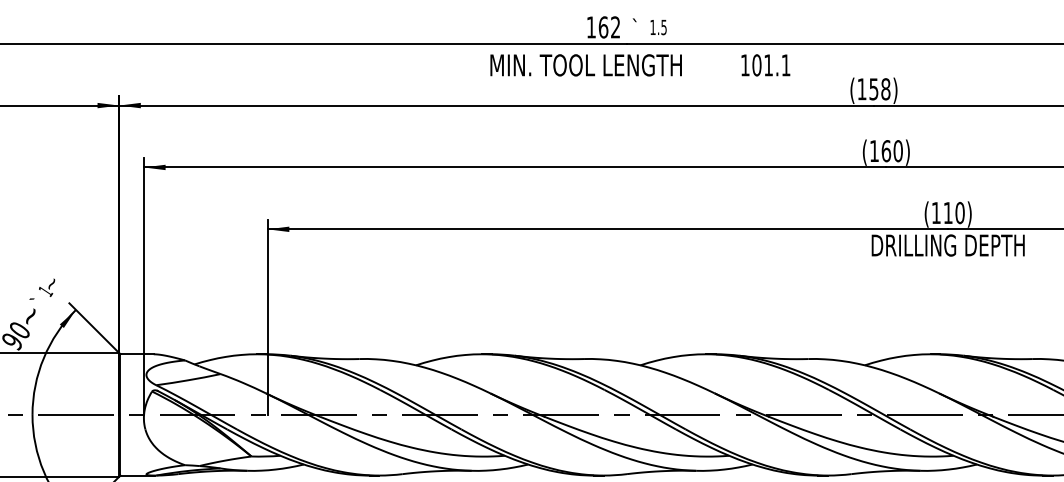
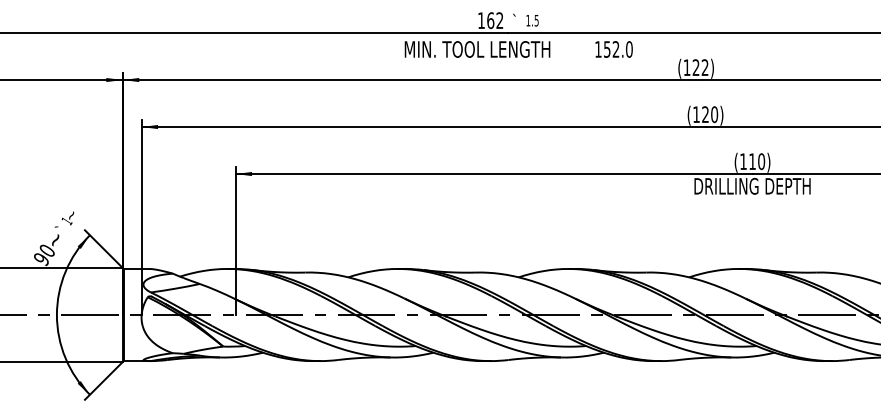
text: (770, 65) -> (617, 49), 101.1 -> 152.0
text: (879, 89) -> (700, 67), (158) -> (122)
text: (886, 150) -> (705, 114), (160) -> (120)

